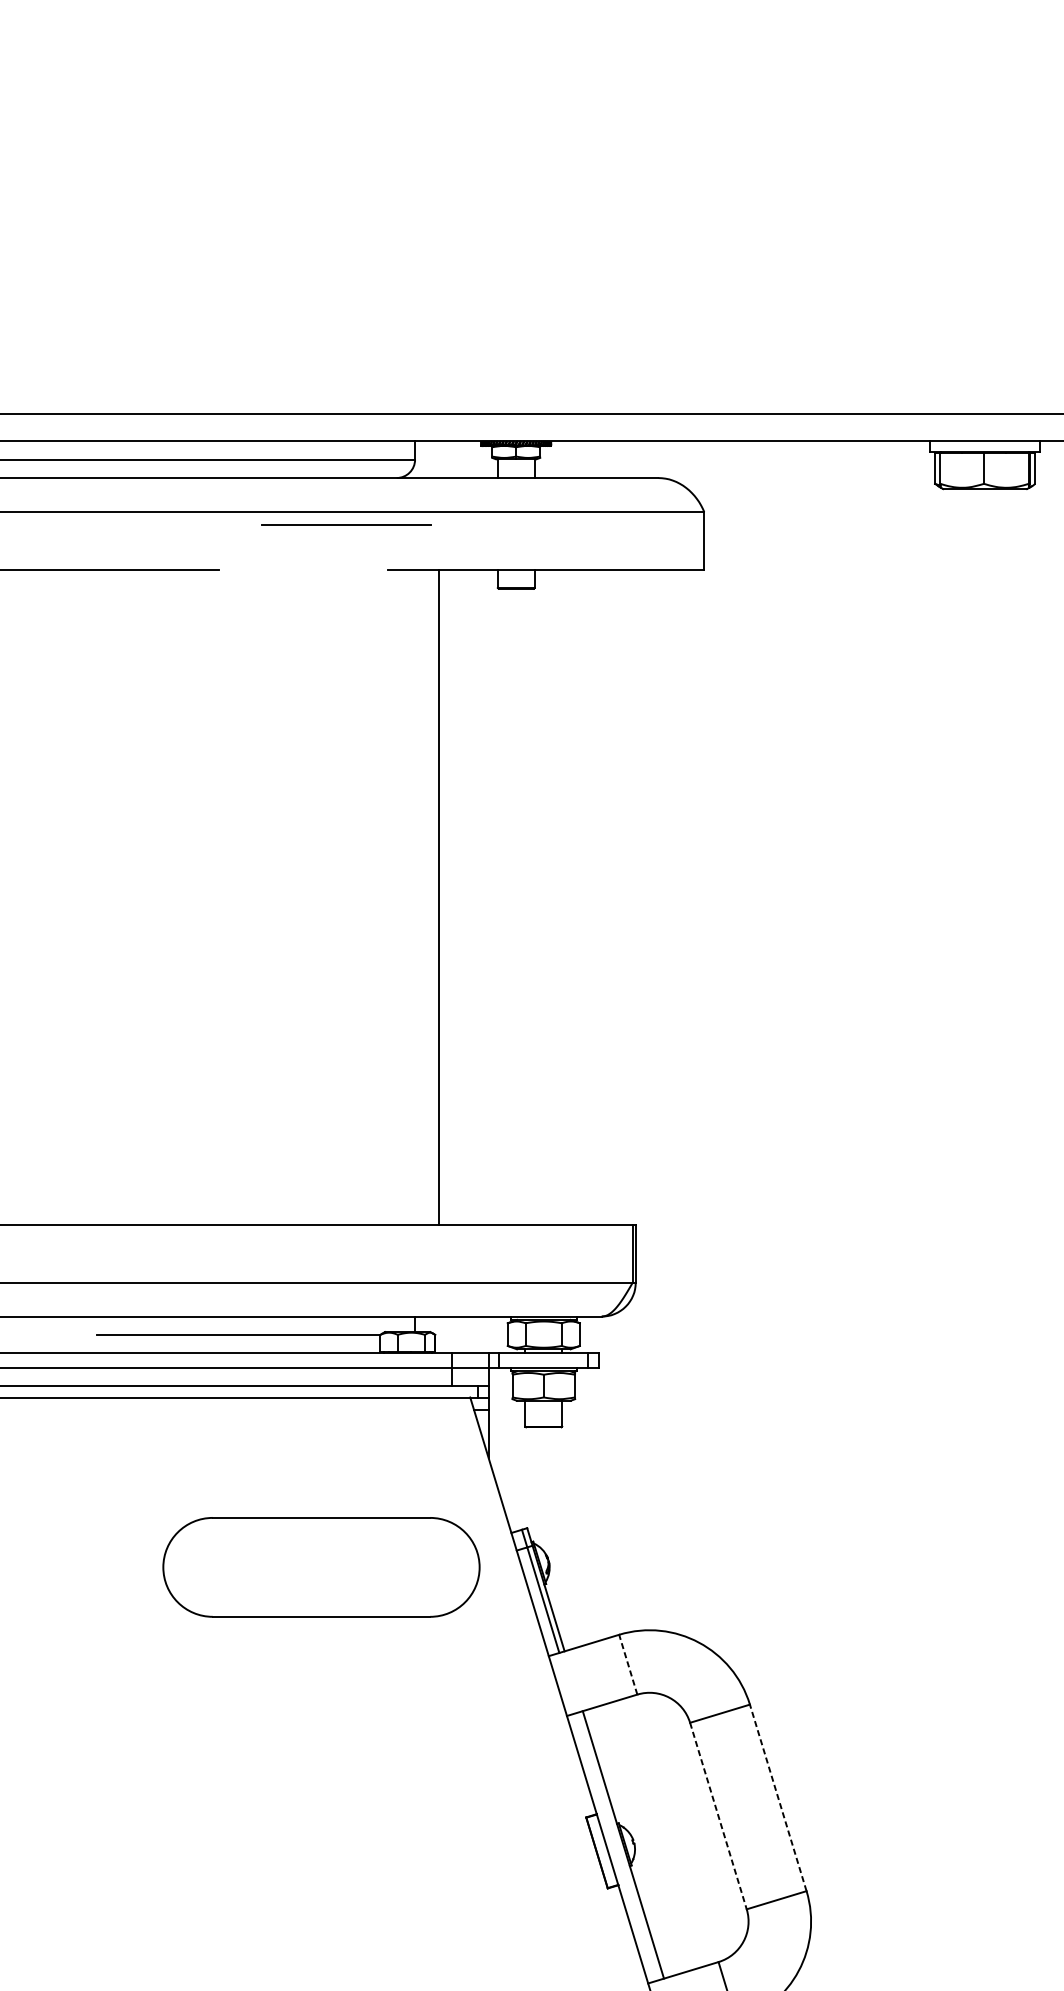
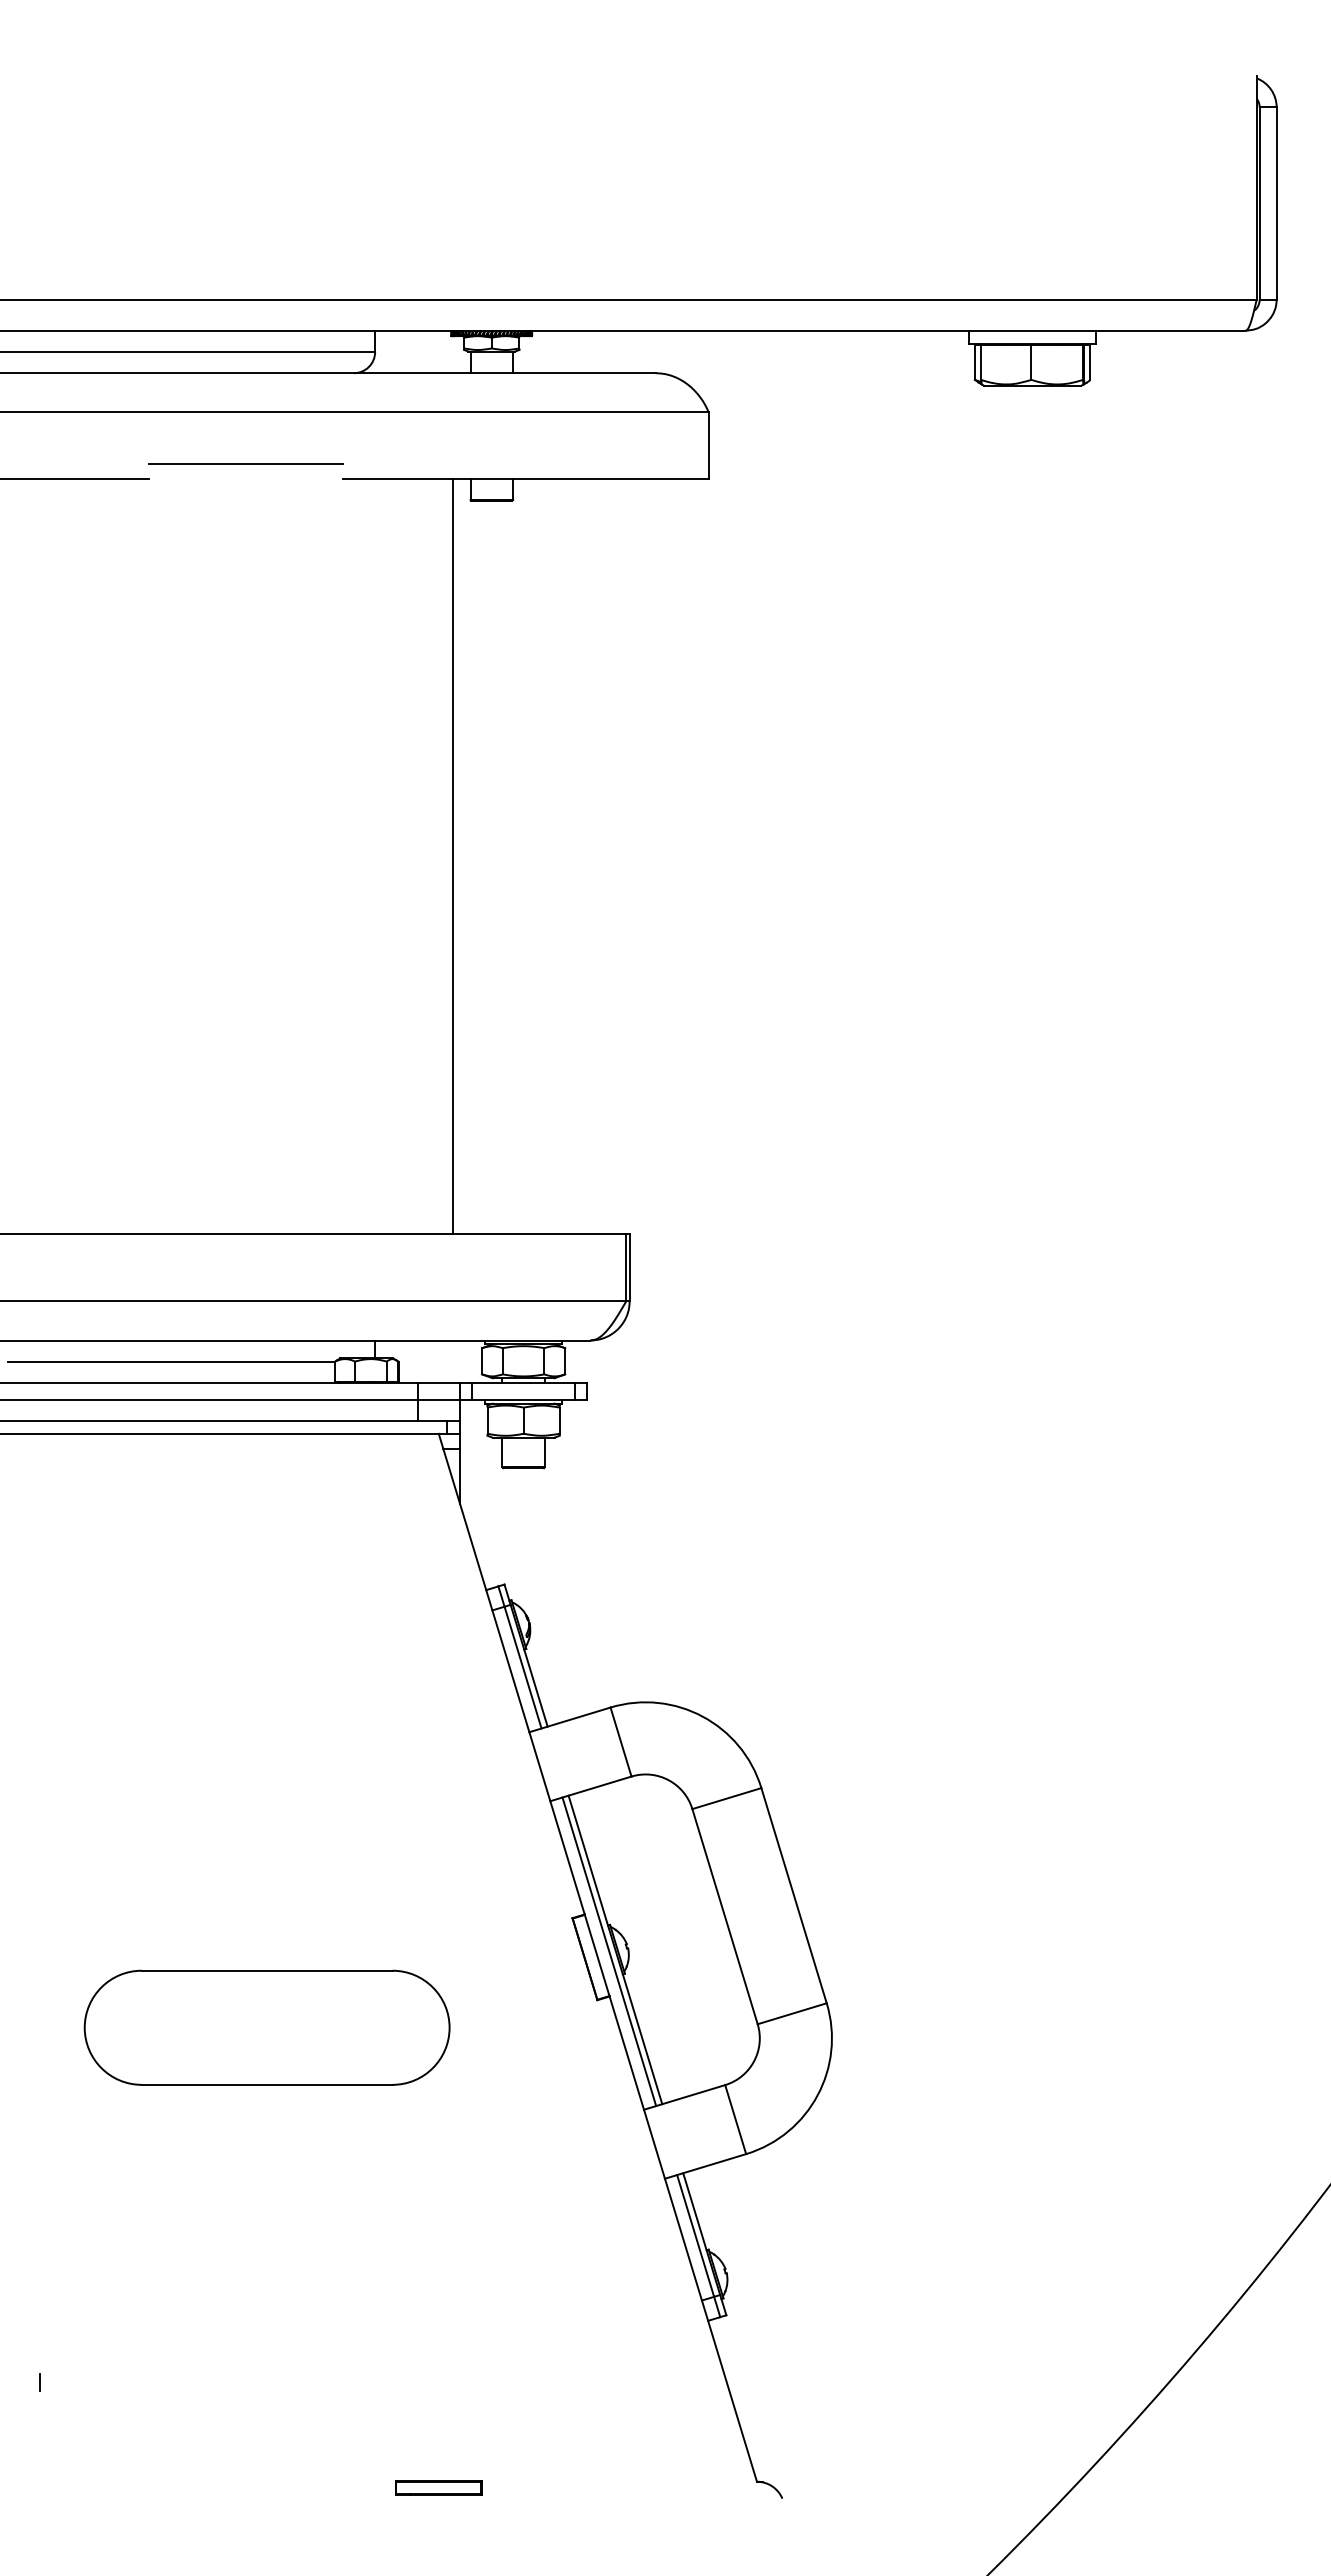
line: (346, 524) -> (245, 463), moved
line: (438, 897) -> (452, 856), moved
part: (320, 1567) -> (266, 2027), moved
line: (627, 1664) -> (620, 1741), dashed -> solid
line: (777, 1797) -> (793, 1895), dashed -> solid
line: (718, 1816) -> (725, 1917), dashed -> solid
line: (618, 1846) -> (609, 1951), added

